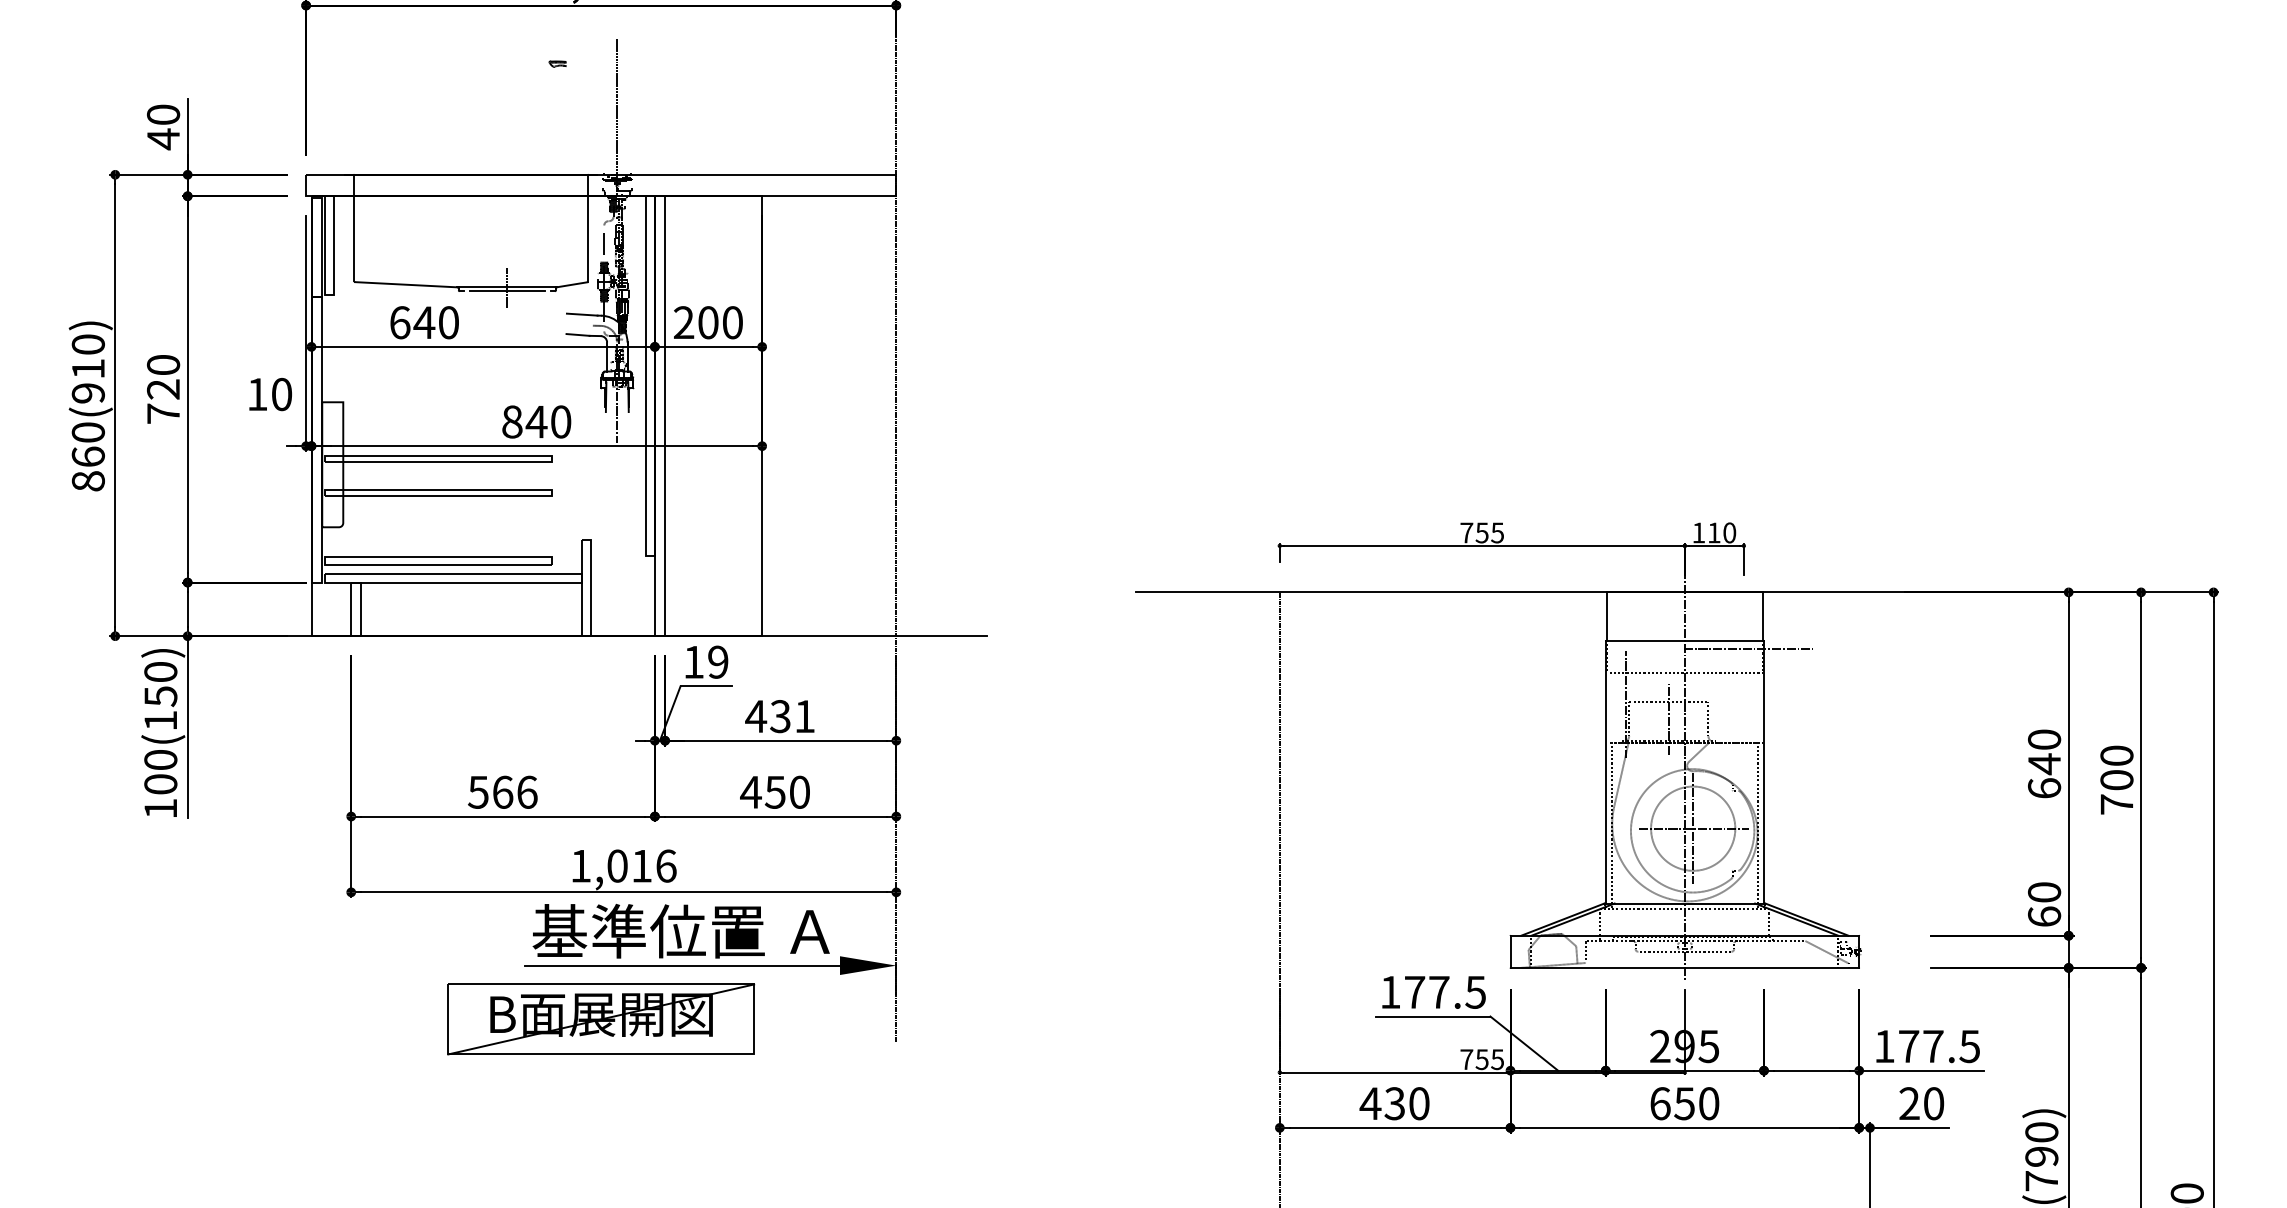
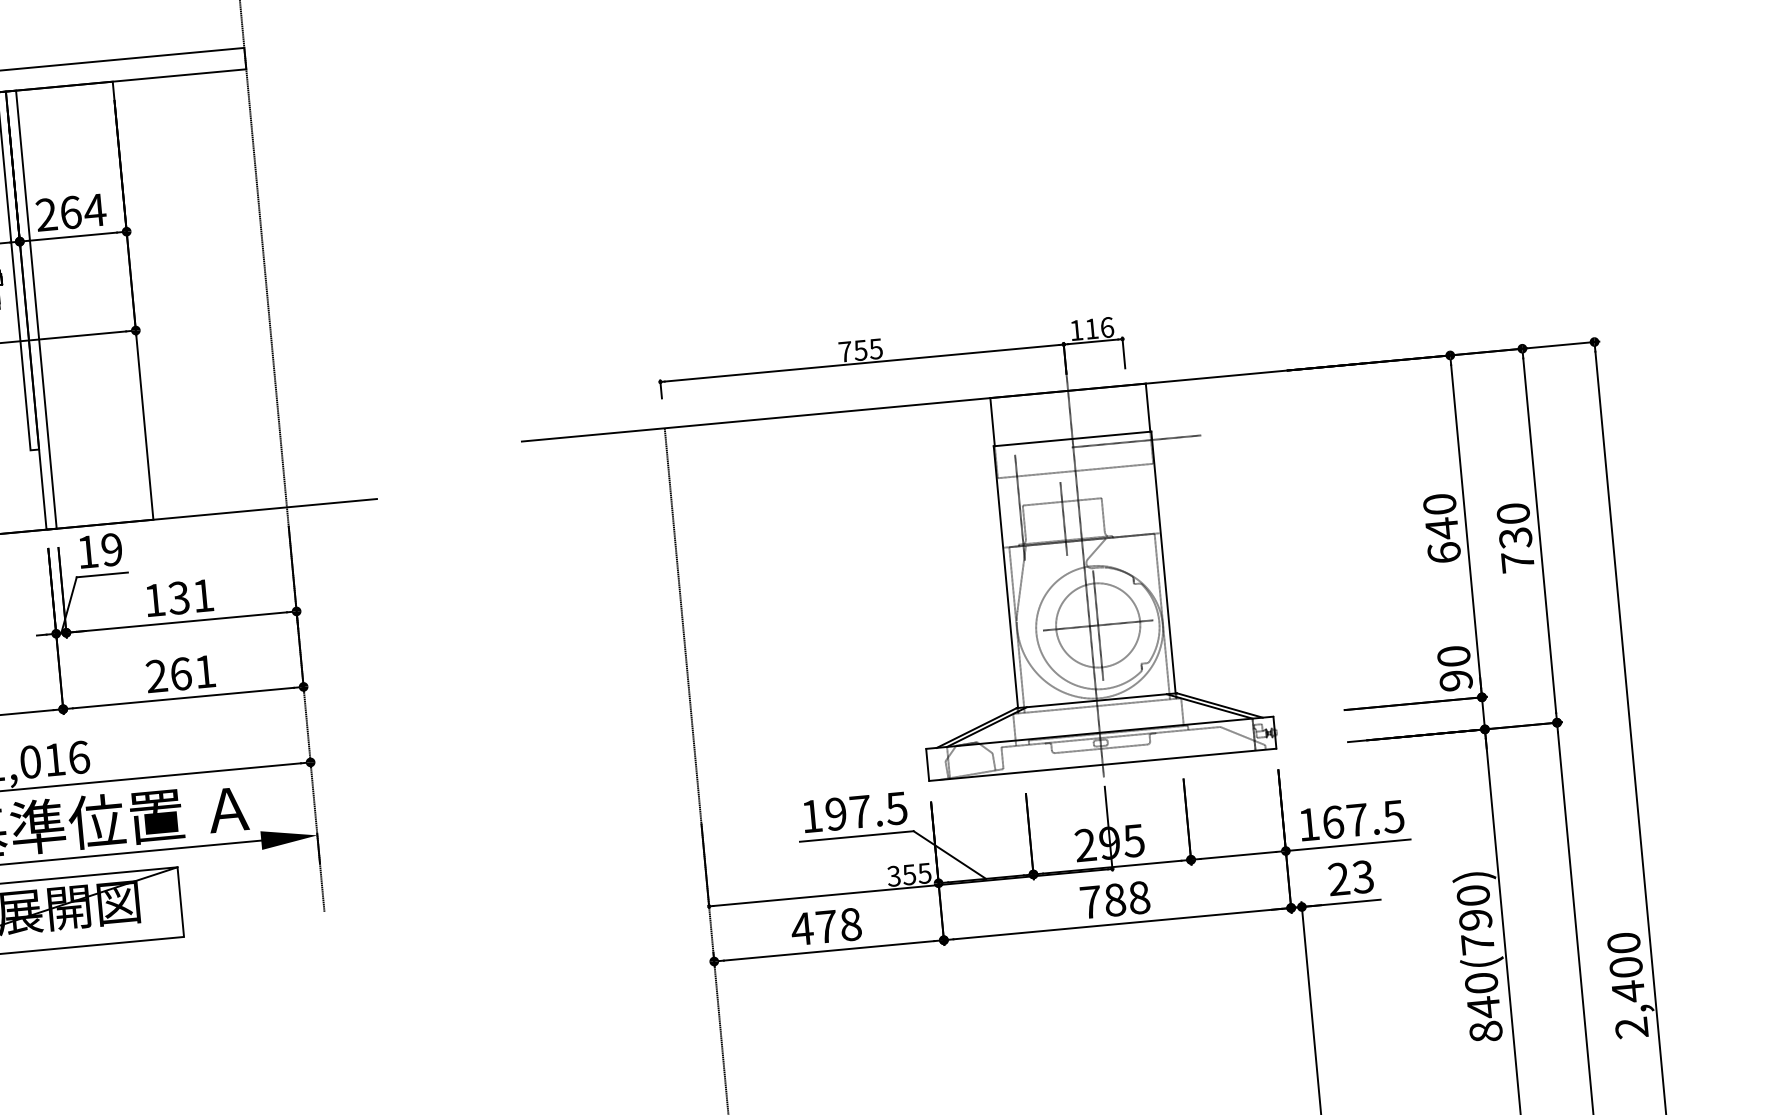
text: (720, 322) -> (82, 211), 200 -> 264
text: (1729, 532) -> (1106, 327), 110 -> 116
text: (756, 716) -> (155, 600), 431 -> 131
text: (2116, 780) -> (1515, 538), 700 -> 730
text: (774, 791) -> (180, 673), 450 -> 261
text: (2044, 916) -> (1456, 680), 60 -> 90
text: (1414, 991) -> (835, 813), 177.5 -> 197.5
text: (1909, 1046) -> (1333, 822), 177.5 -> 167.5
text: (1466, 1059) -> (893, 876), 755 -> 355
text: (1406, 1103) -> (838, 925), 430 -> 478
text: (1684, 1103) -> (1114, 899), 650 -> 788
text: (1933, 1103) -> (1362, 876), 20 -> 23

